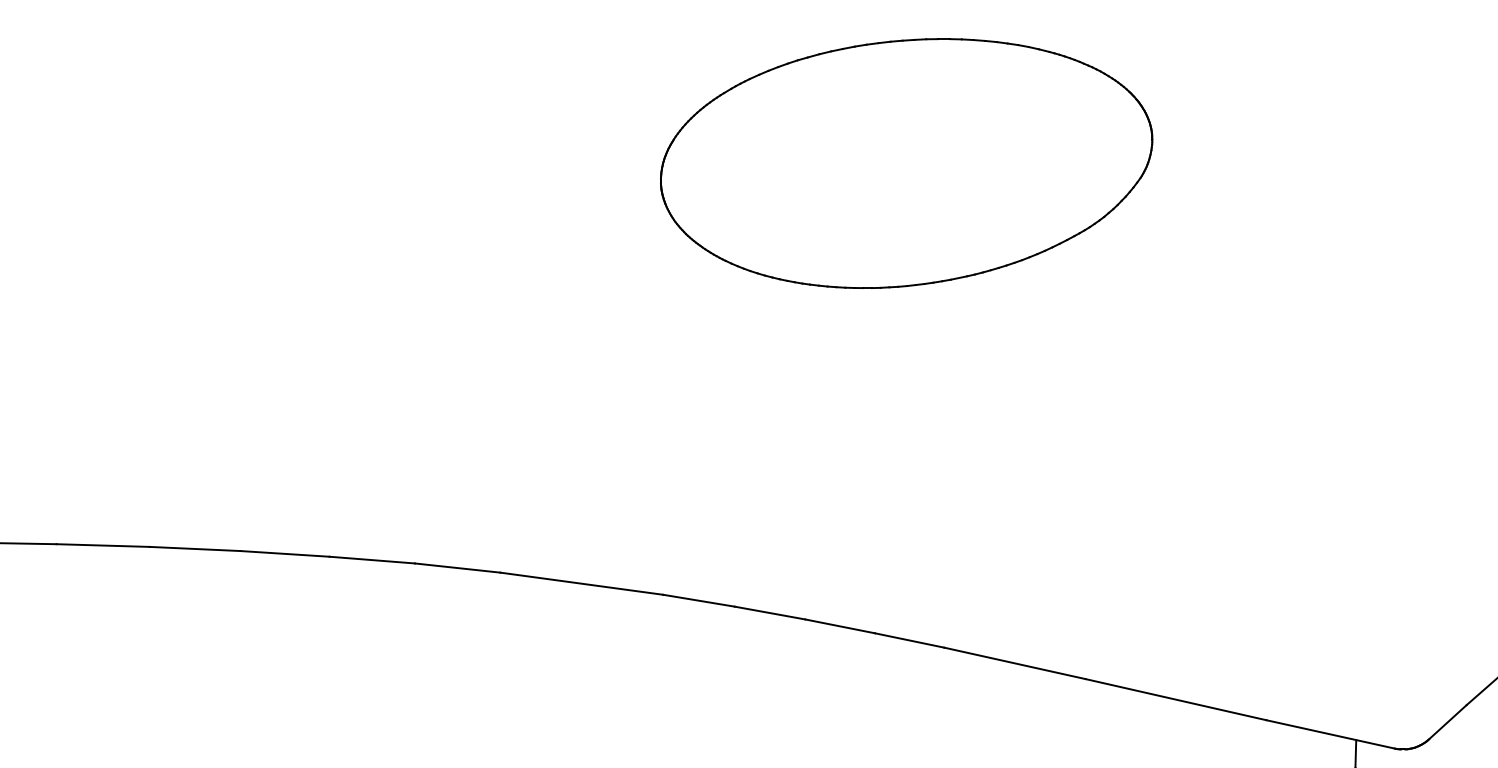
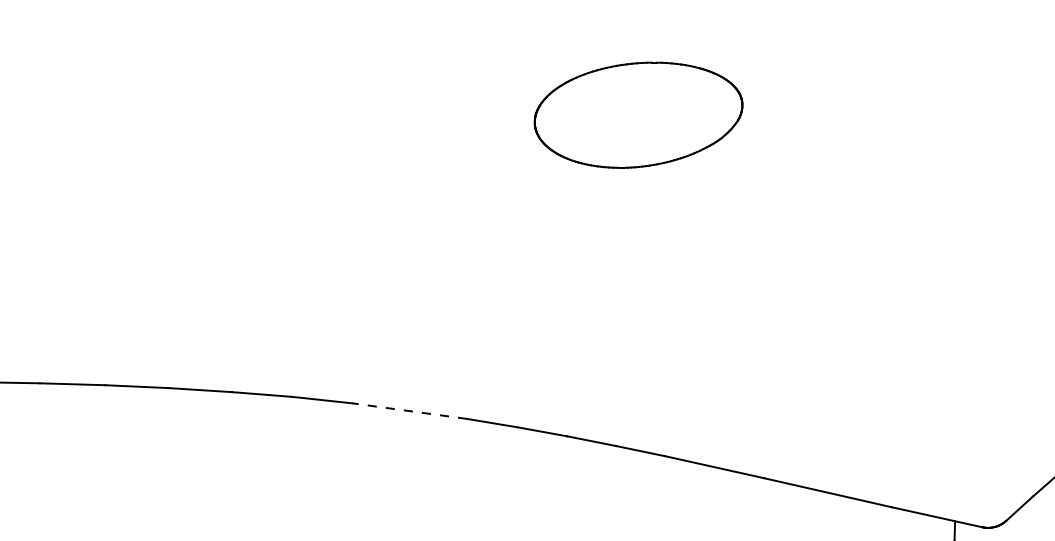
part: (906, 163) -> (638, 115), size x0.6
line: (581, 583) -> (409, 410), solid -> dashed

